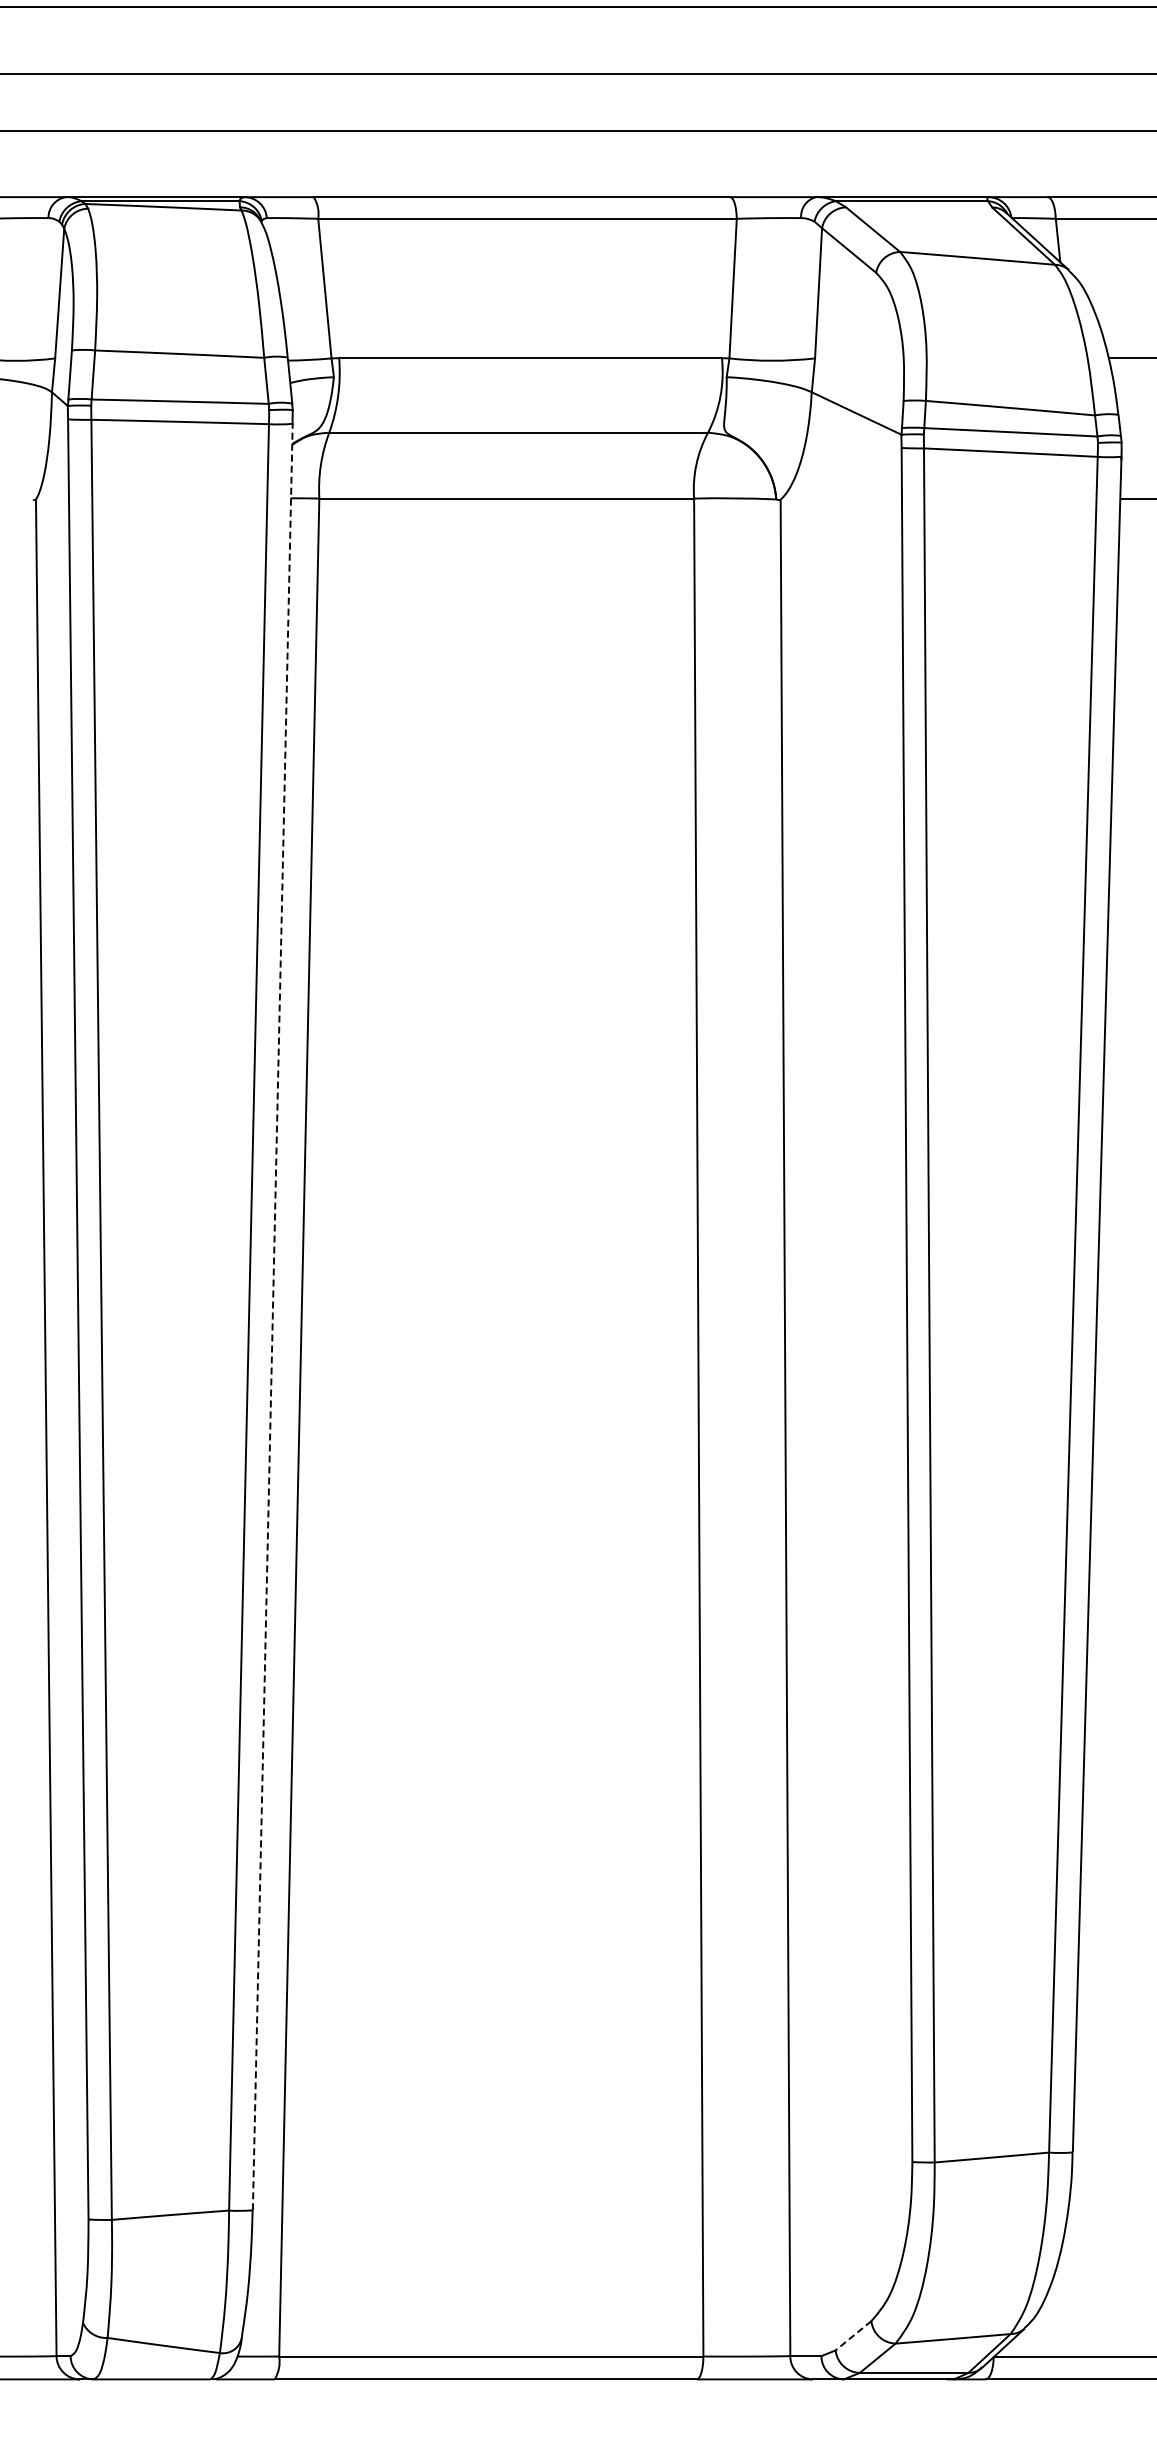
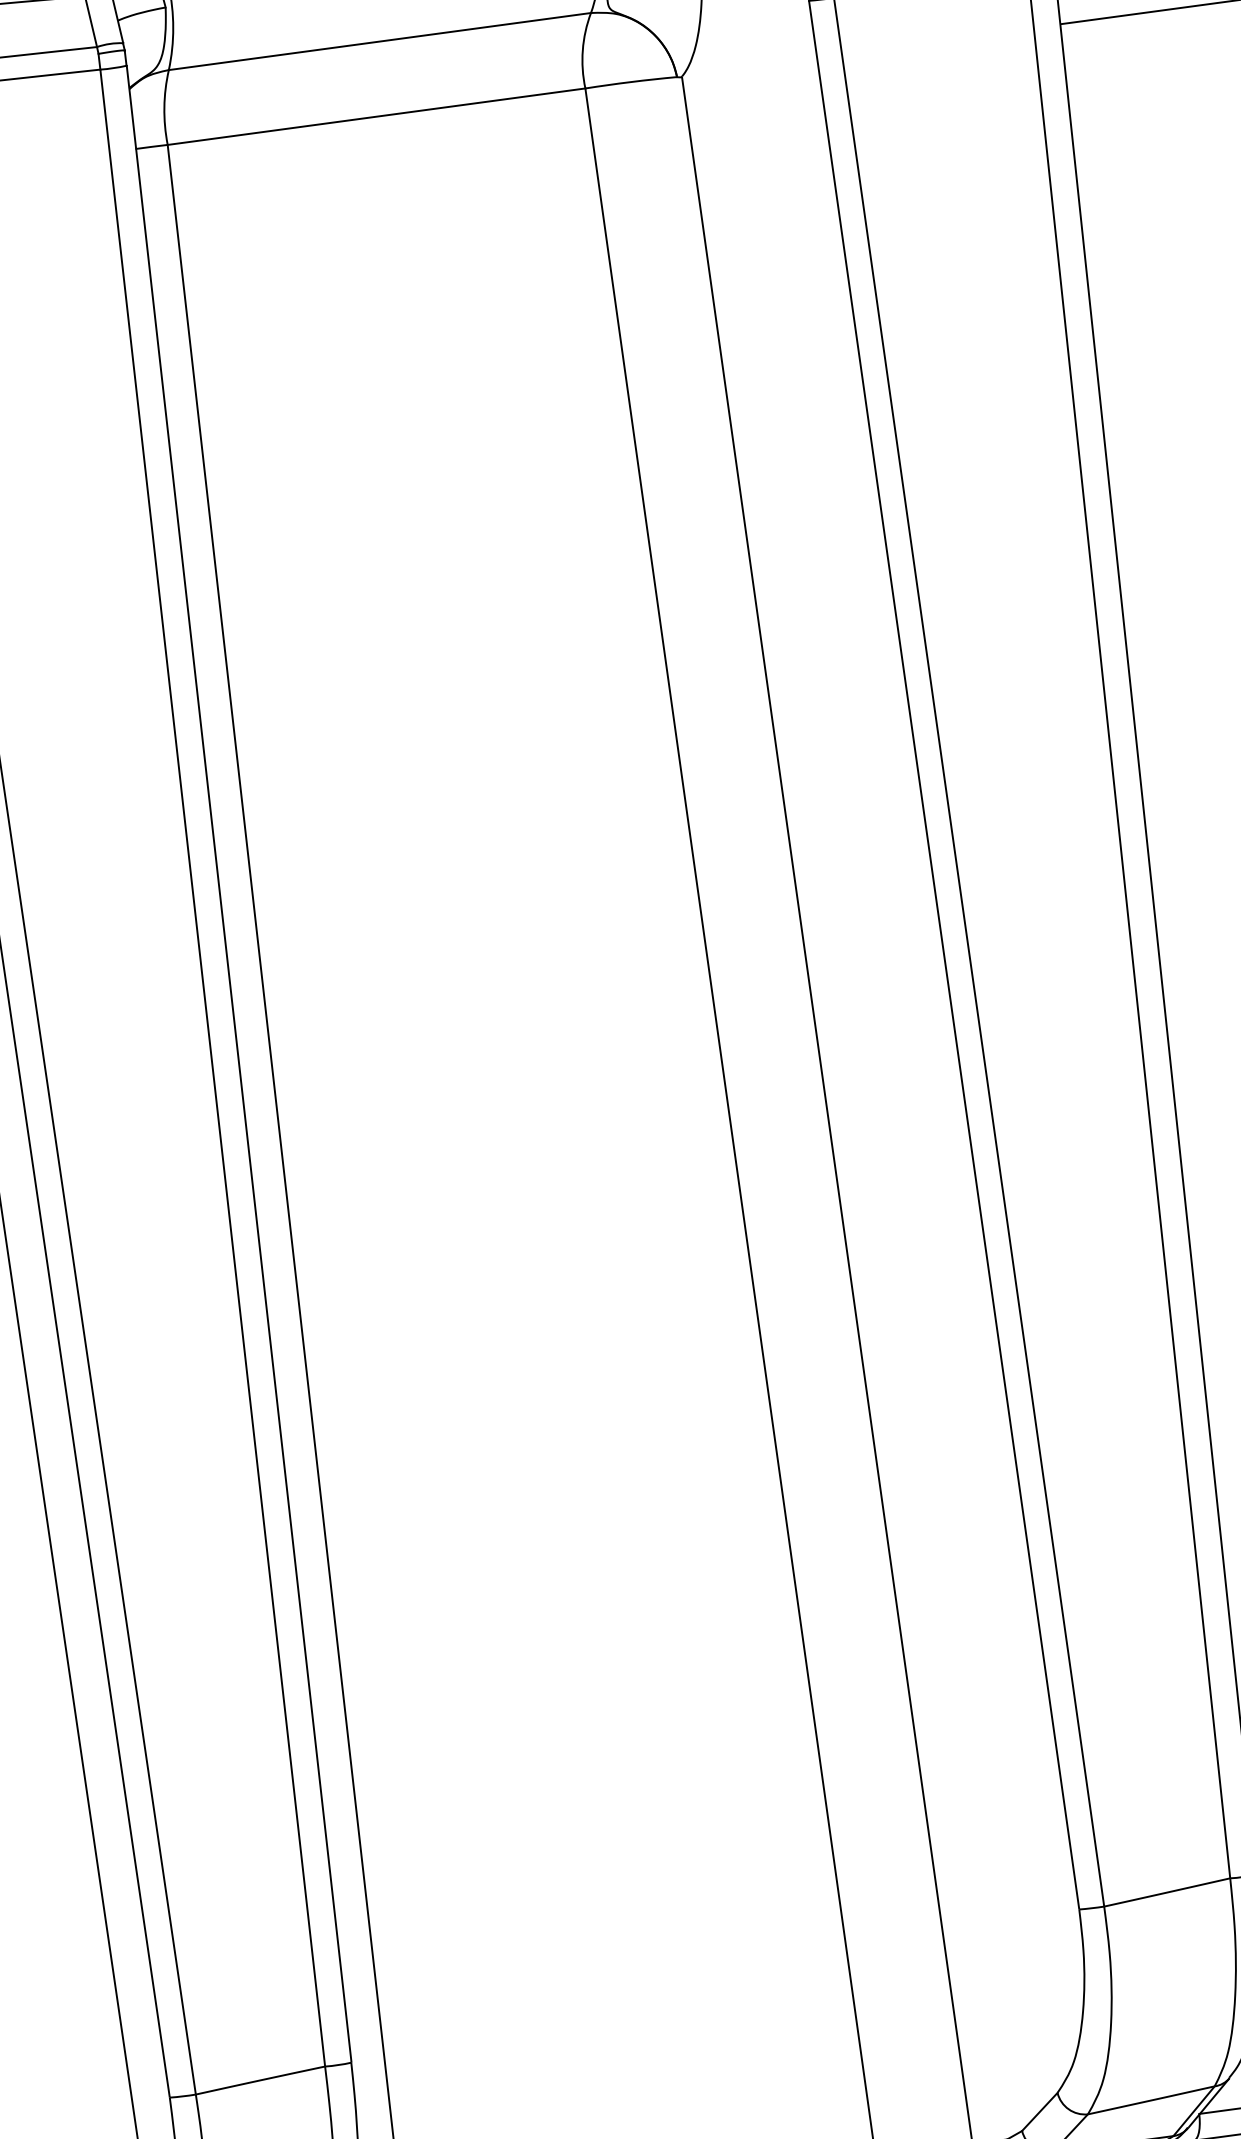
line: (272, 1317) -> (238, 1064), dashed -> solid
line: (853, 2336) -> (1039, 2112), dashed -> solid

